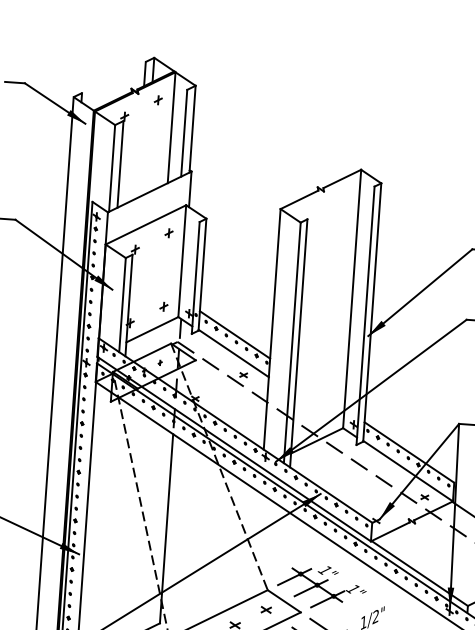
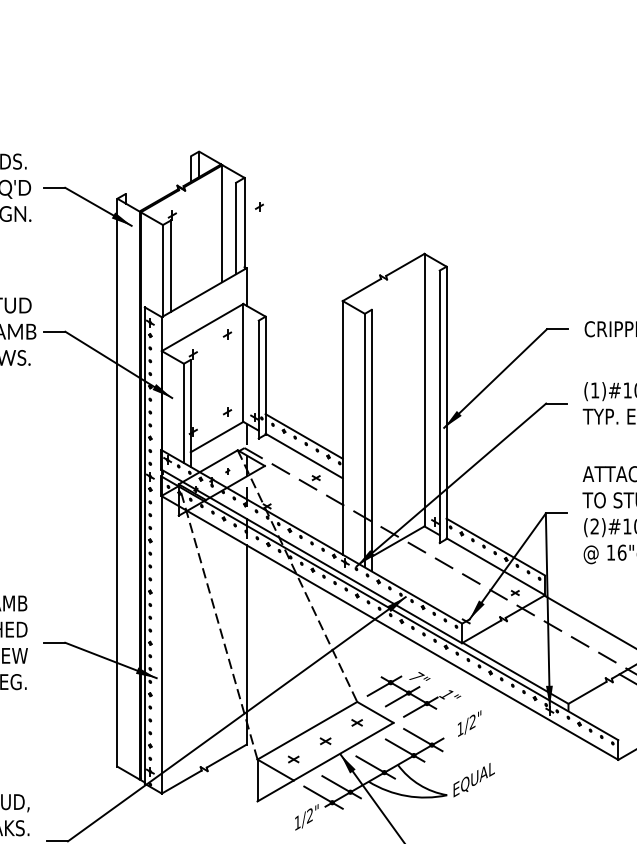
part: (158, 99) -> (259, 206), moved
text: (325, 569) -> (416, 676), 1" -> 7"

